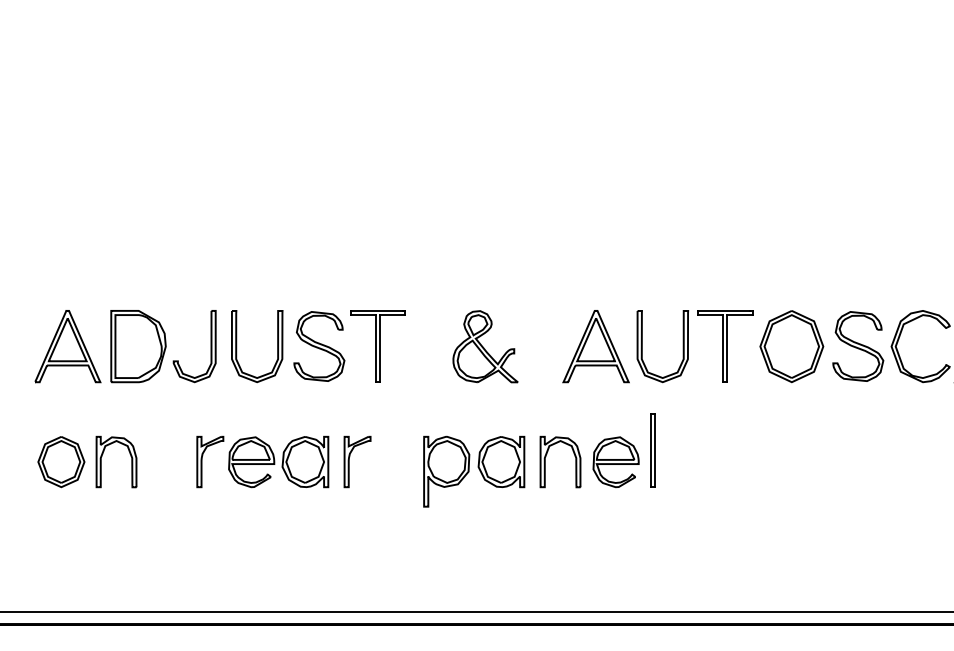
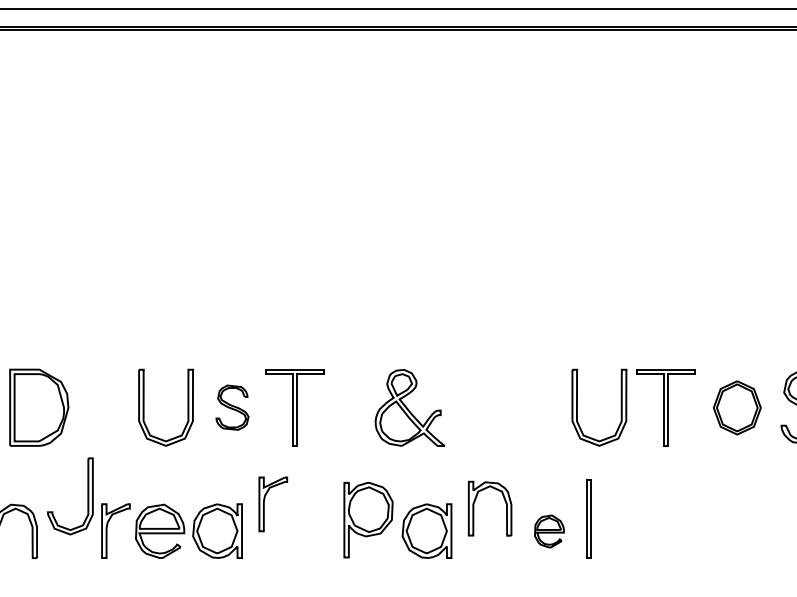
part: (210, 346) -> (87, 496), moved
part: (319, 346) -> (232, 407), size x0.6
part: (595, 346) -> (527, 407), removed
part: (791, 346) -> (736, 407), size x0.7
part: (547, 454) -> (476, 500), moved
part: (349, 461) -> (264, 503), moved
part: (615, 462) -> (548, 531), size x0.6
part: (446, 471) -> (368, 519), moved

